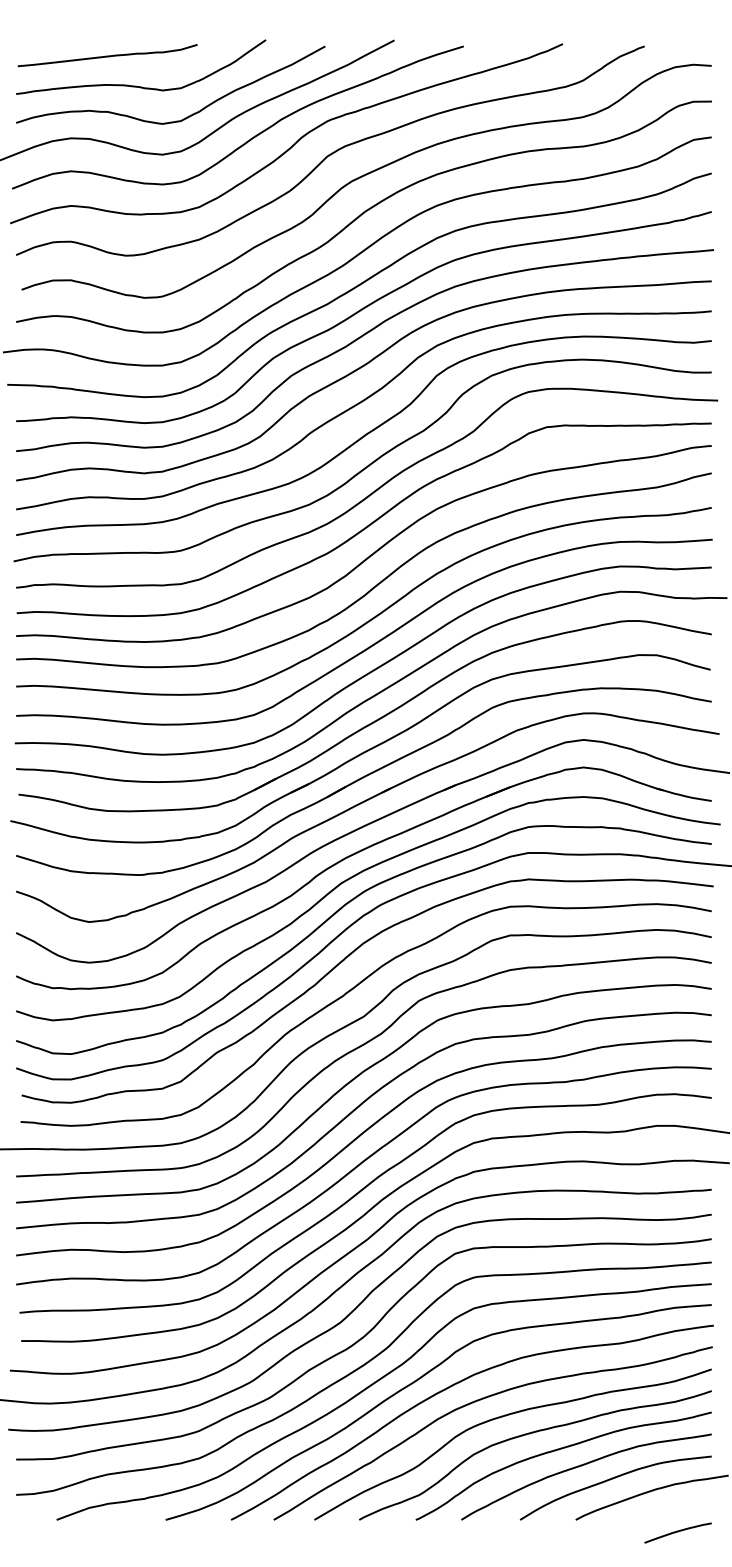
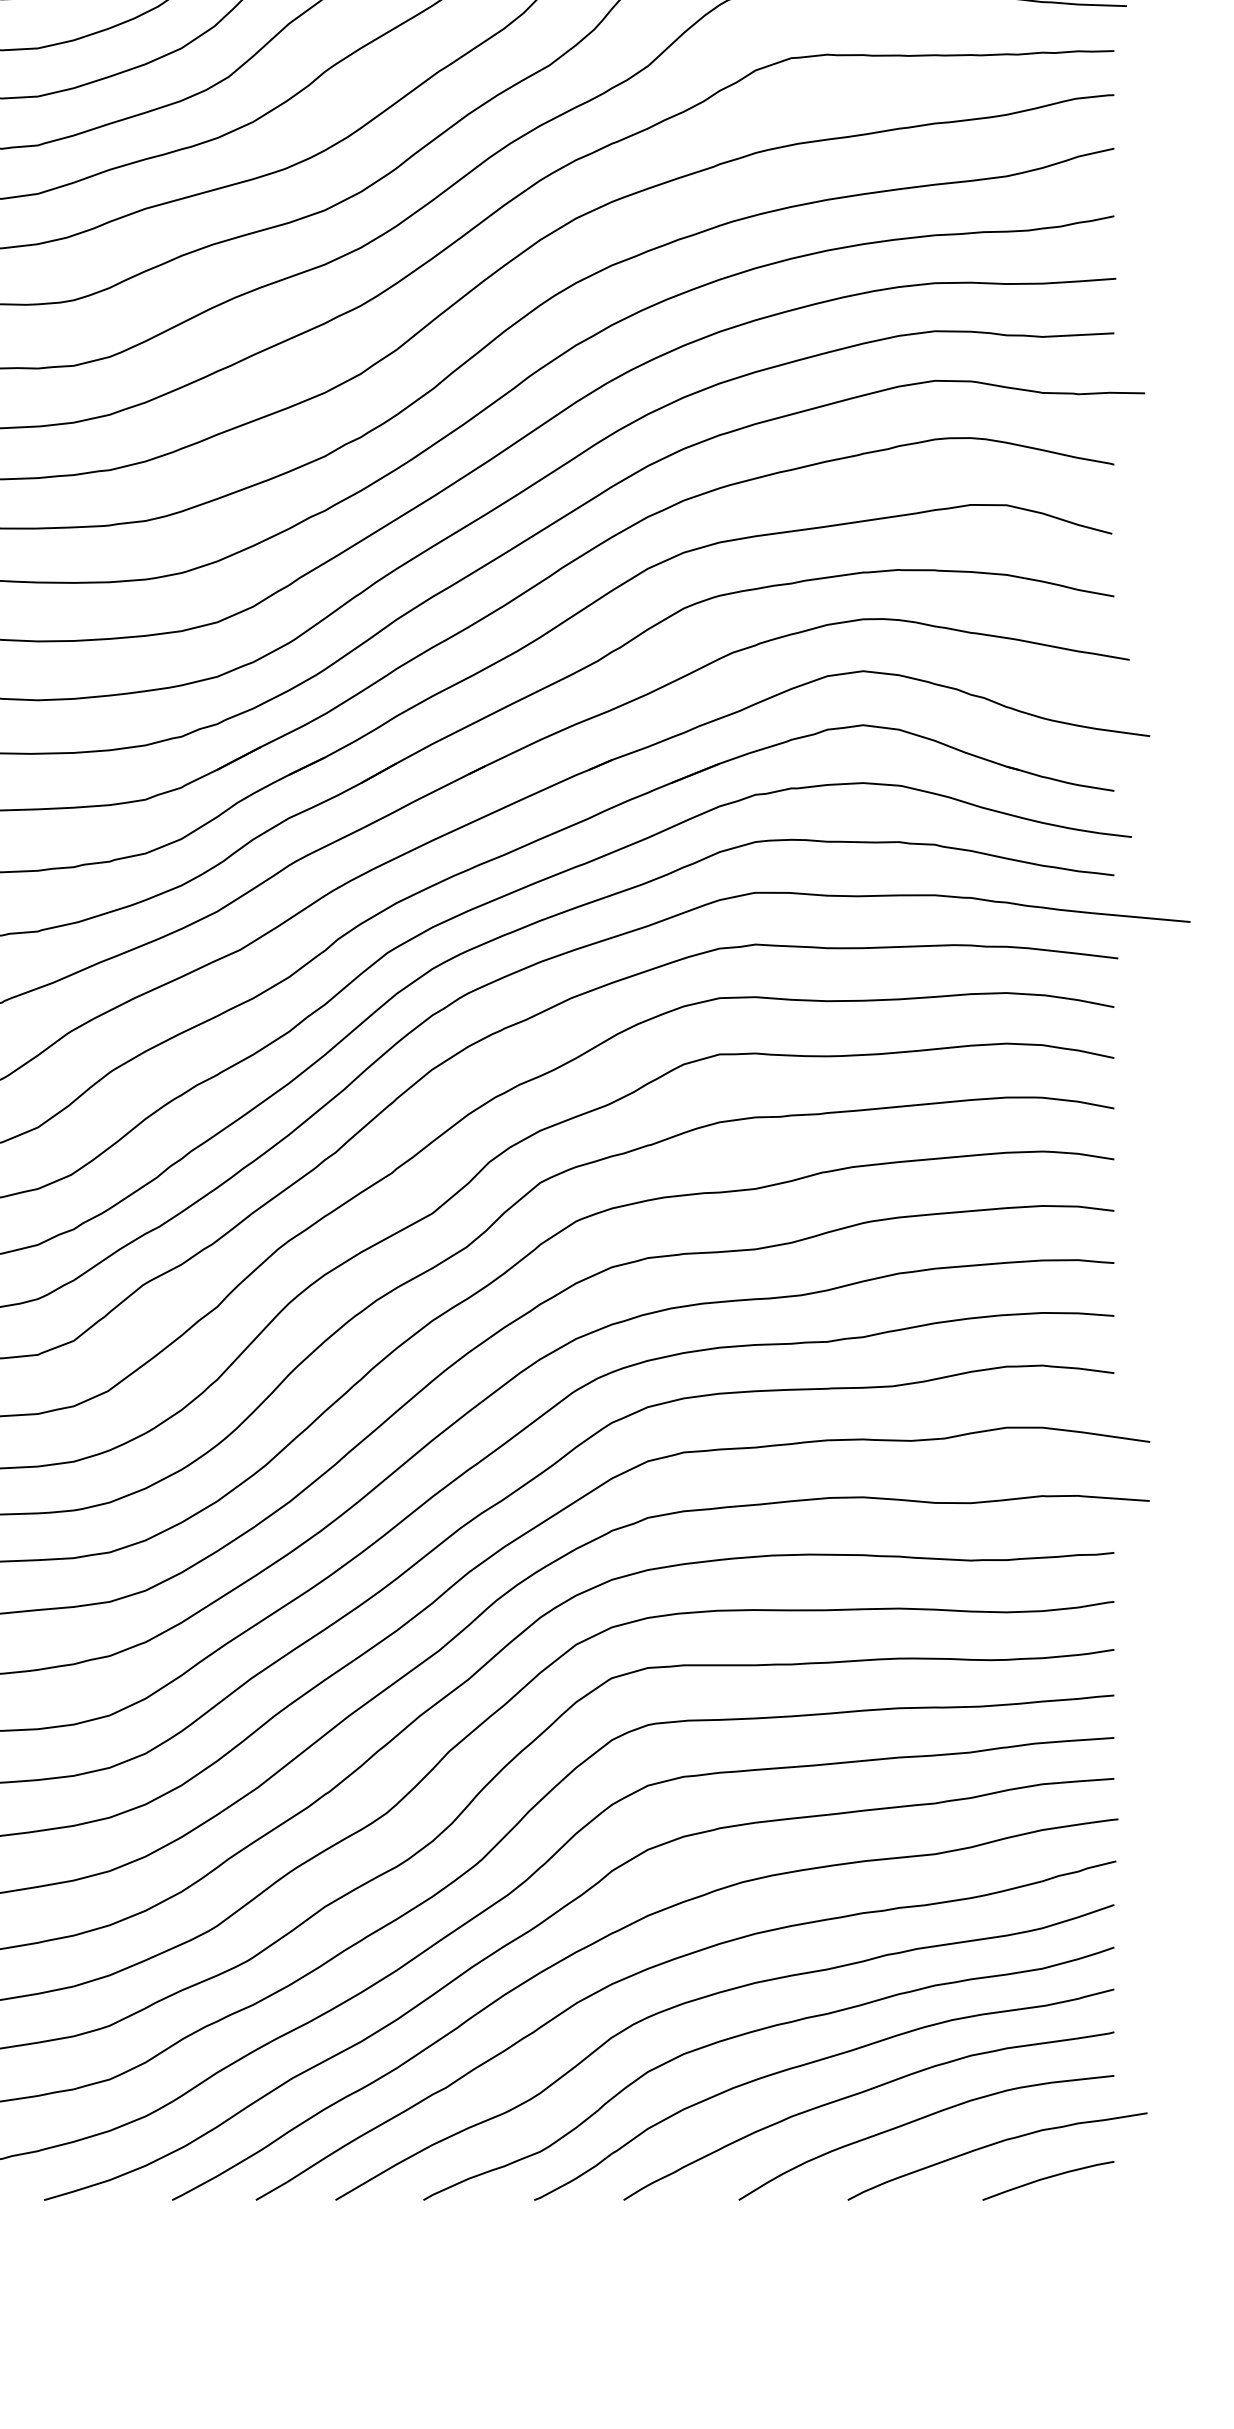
curve: (677, 1532) -> (1047, 2179), moved

